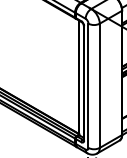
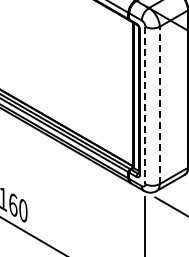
line: (88, 85) -> (145, 105), solid -> dashed
line: (99, 85) -> (159, 105), solid -> dashed

